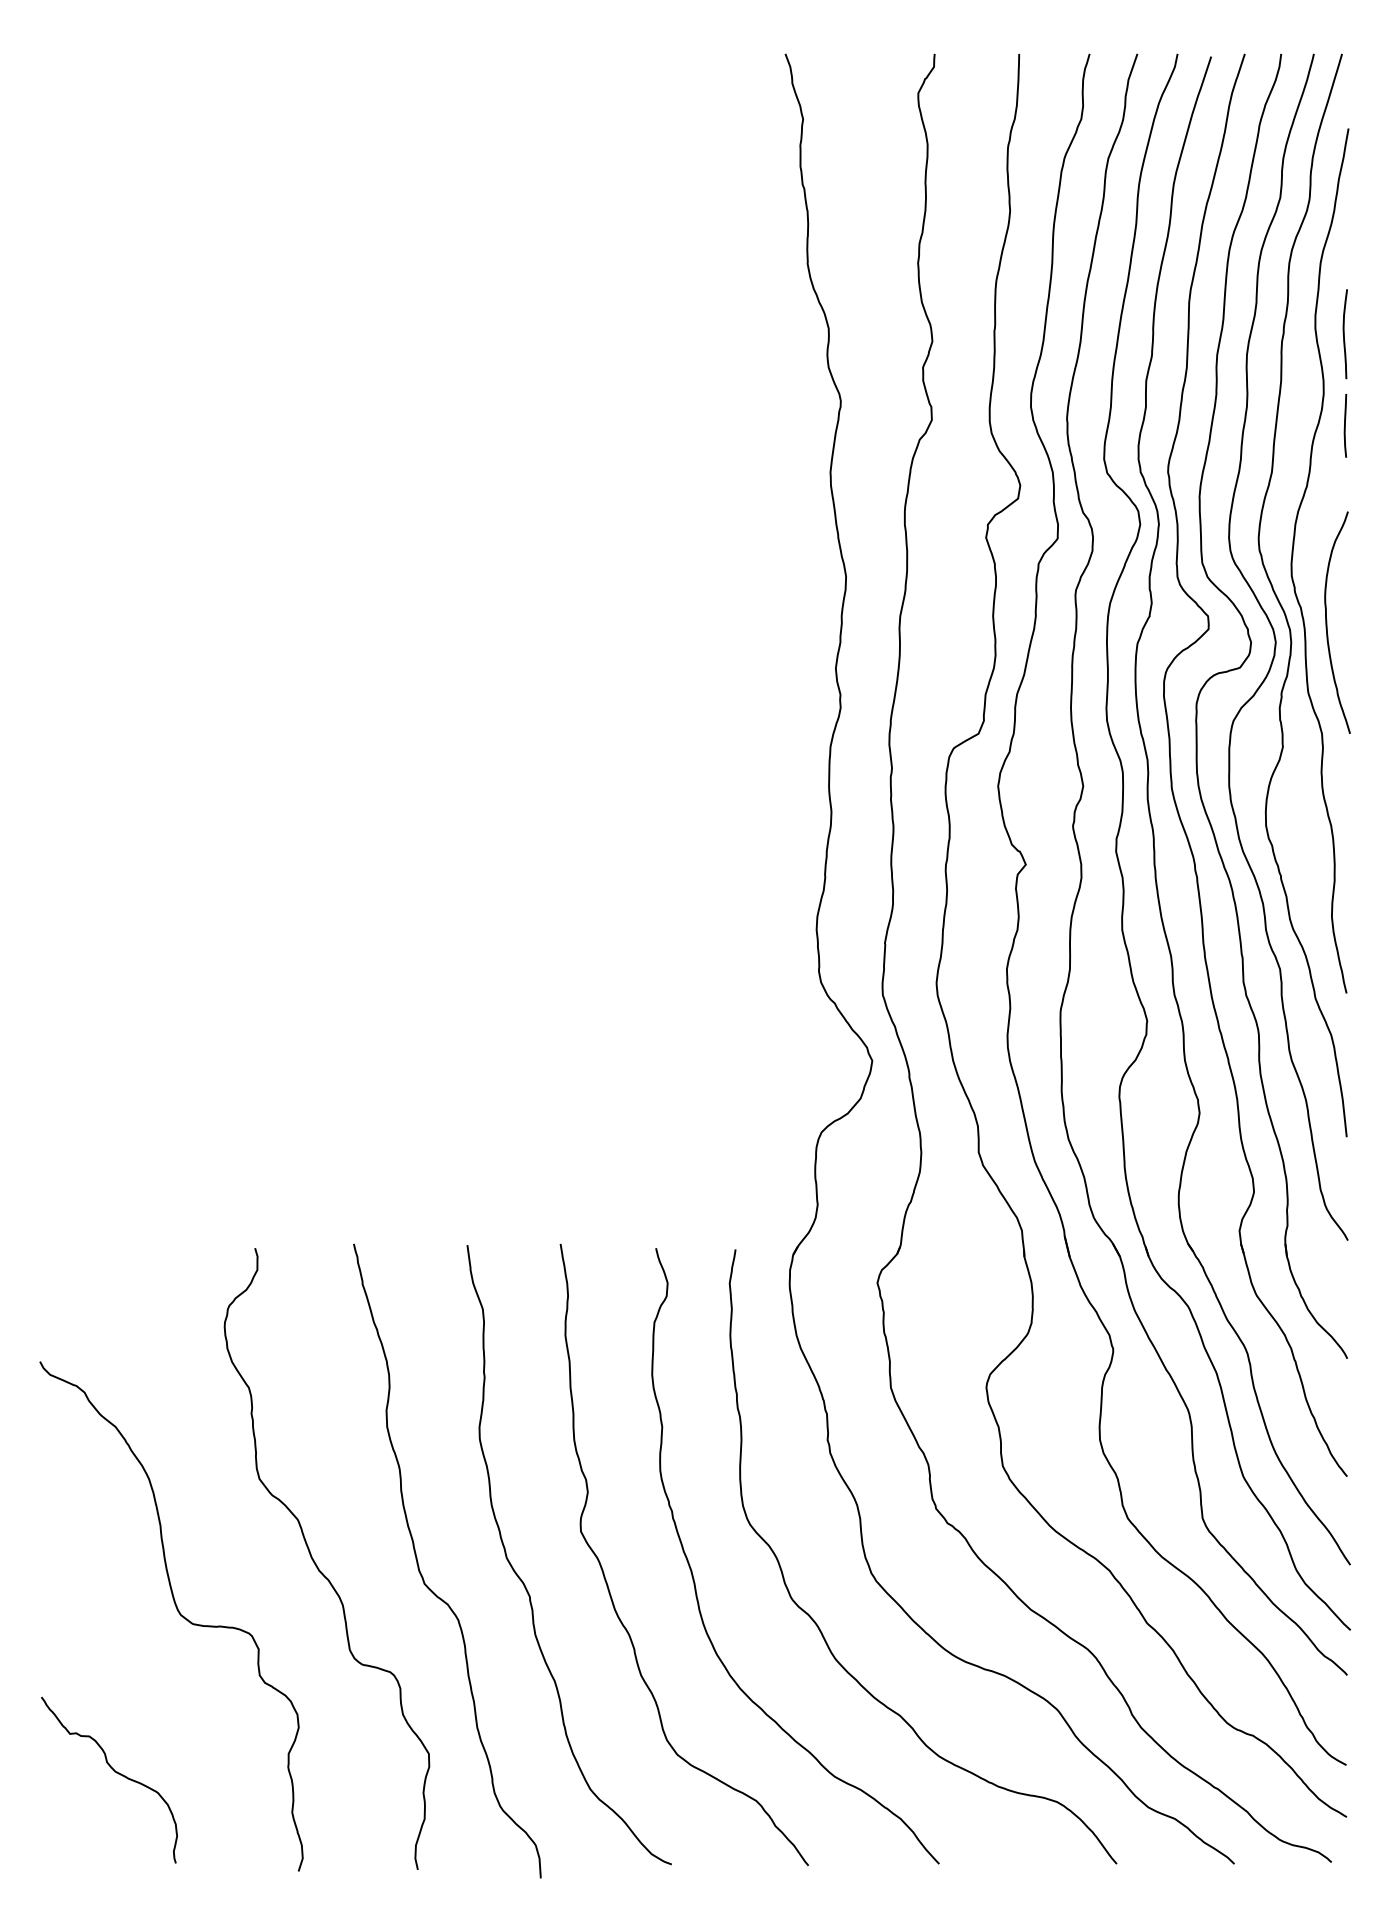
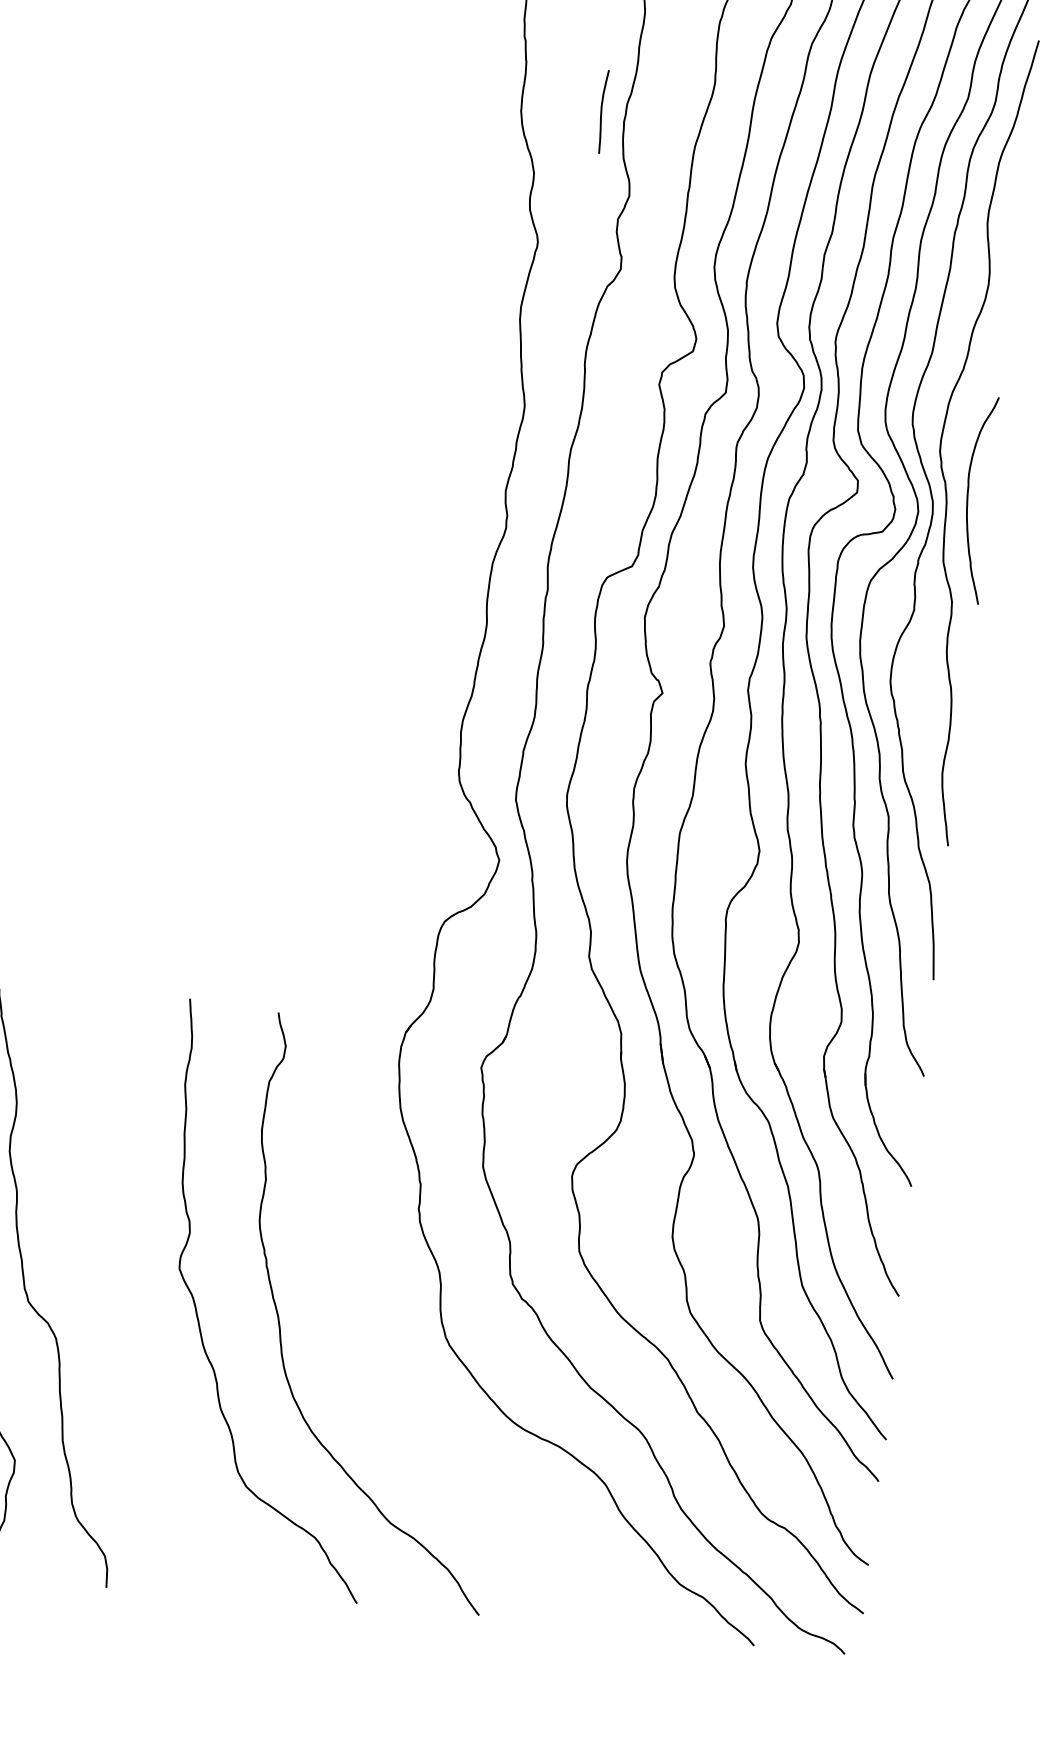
curve: (1344, 334) -> (601, 112), moved
curve: (1345, 425) -> (1005, 316), removed
curve: (523, 1581) -> (120, 1309), removed
curve: (818, 1625) -> (391, 1380), removed

